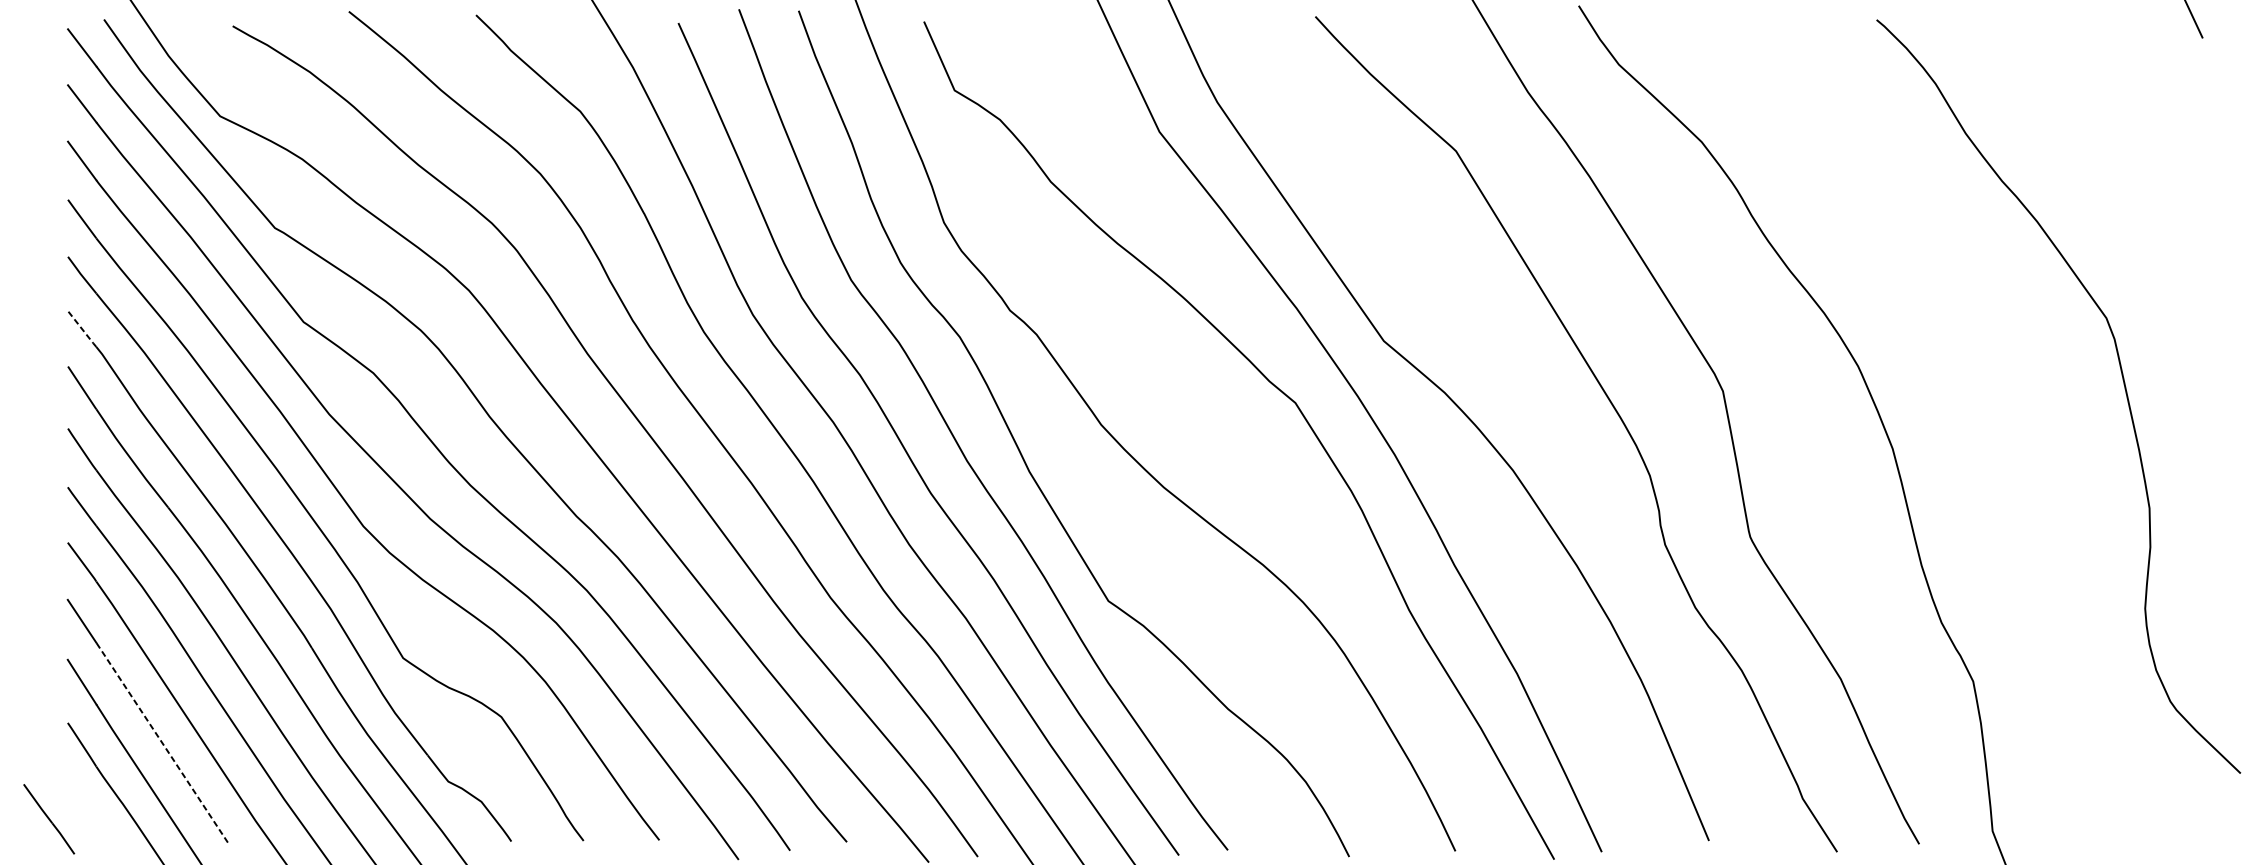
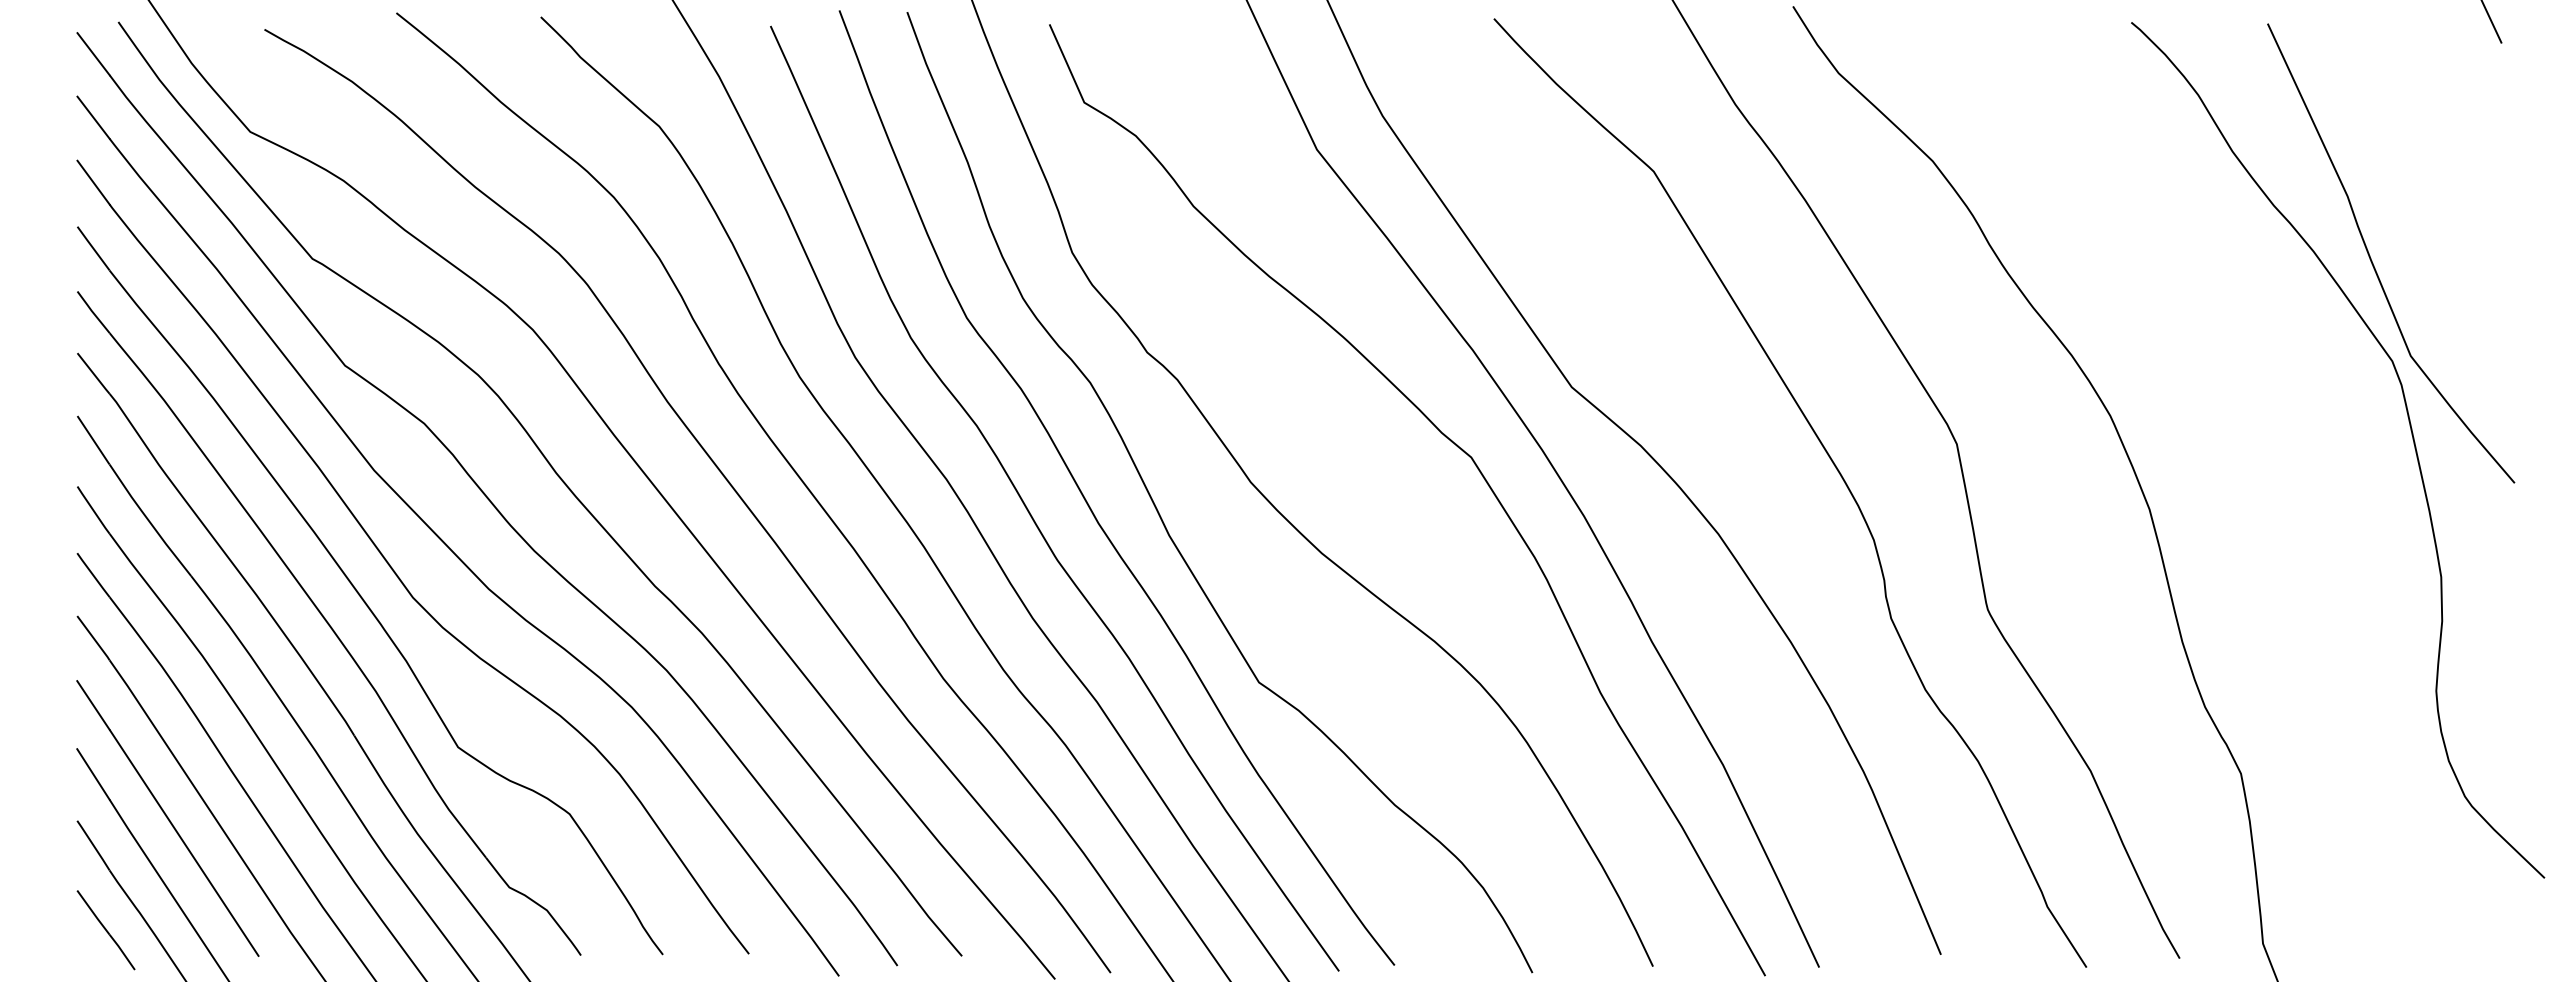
curve: (2089, 229) -> (2372, 260), added
line: (82, 329) -> (93, 374), dashed -> solid
line: (162, 742) -> (184, 843), dashed -> solid
line: (48, 819) -> (105, 930), moved

